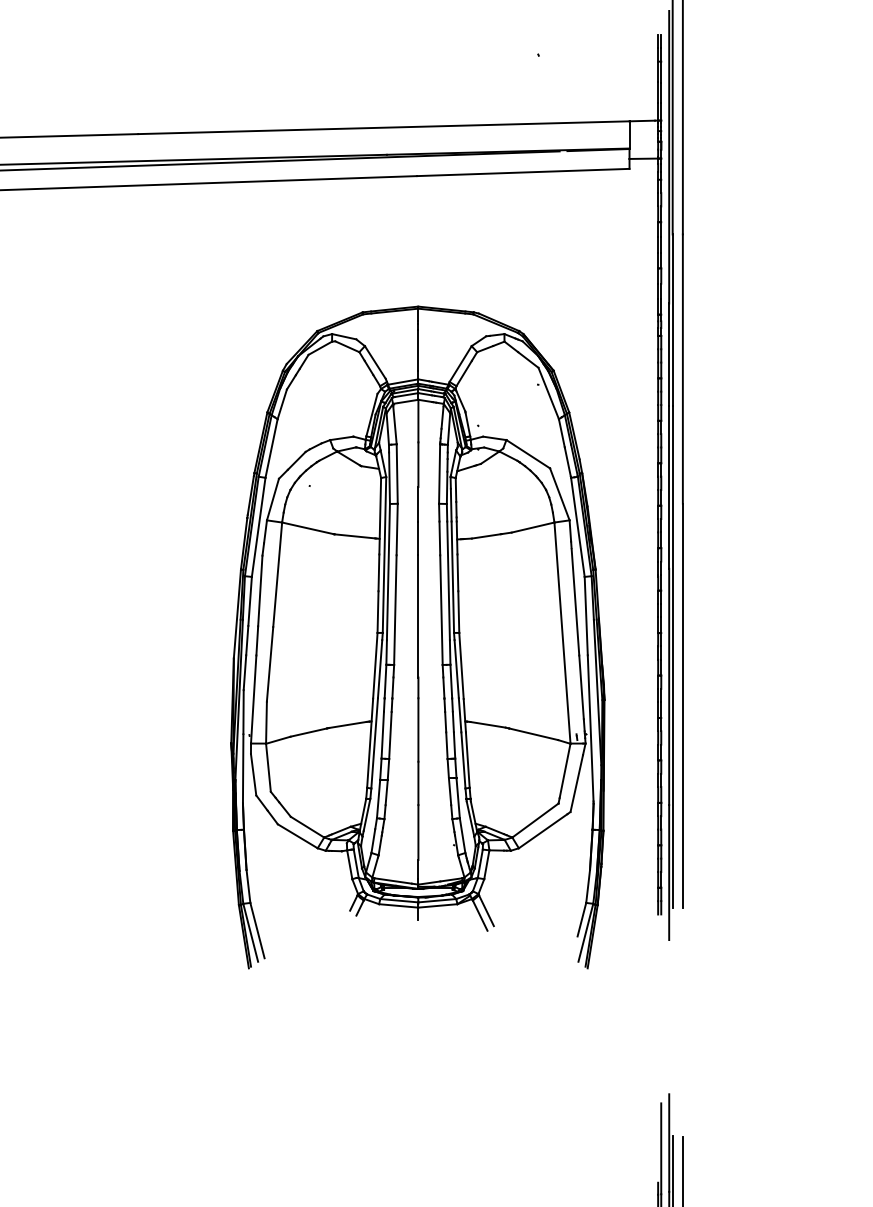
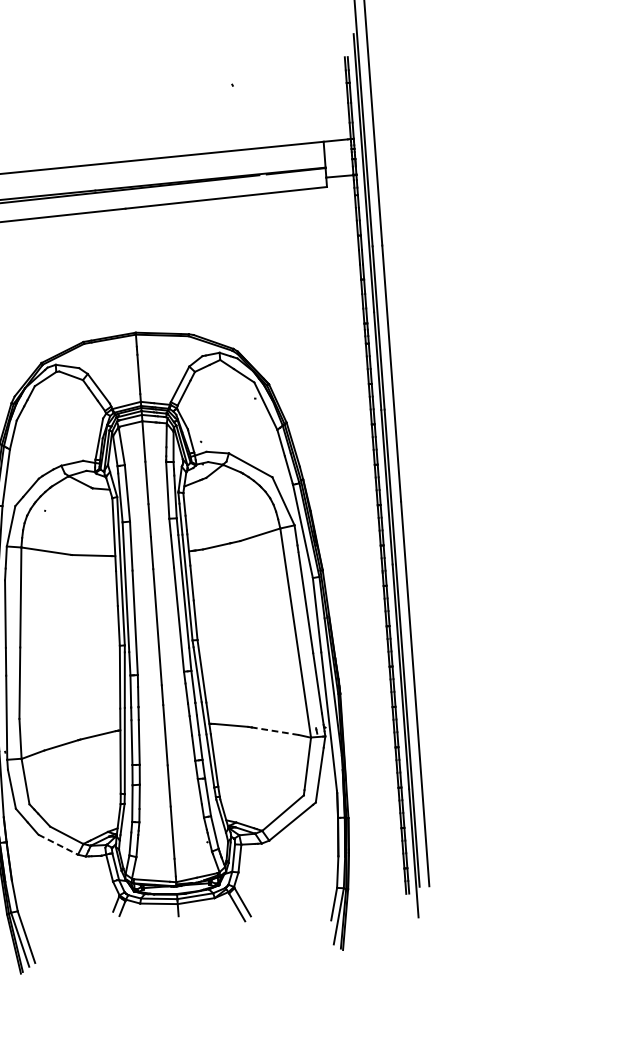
line: (533, 734) -> (275, 731), solid -> dashed
line: (298, 836) -> (58, 844), solid -> dashed

